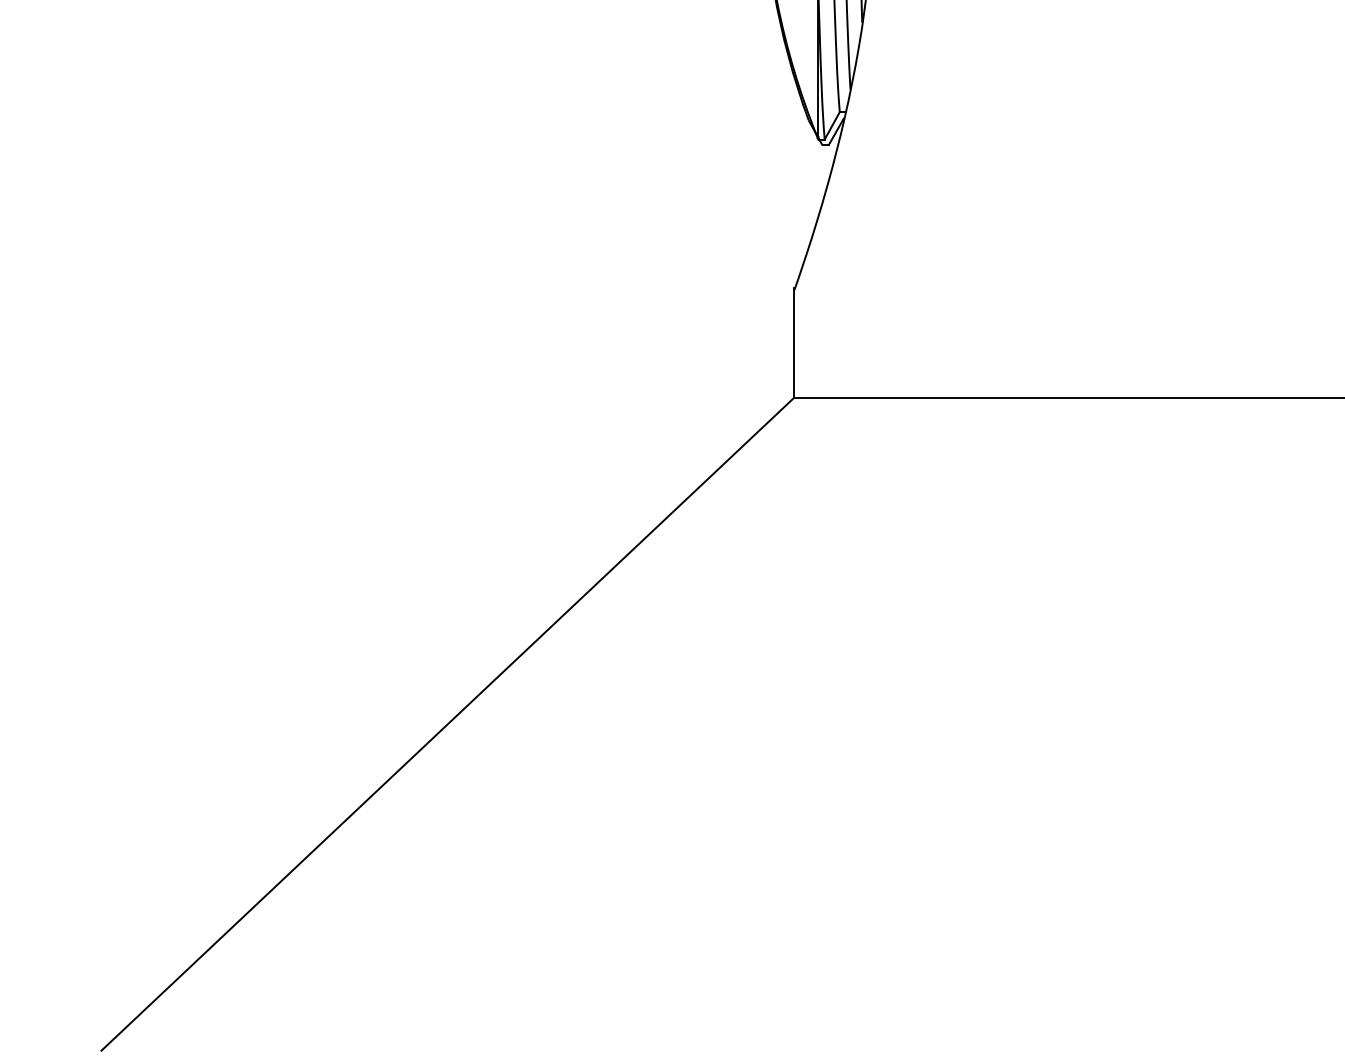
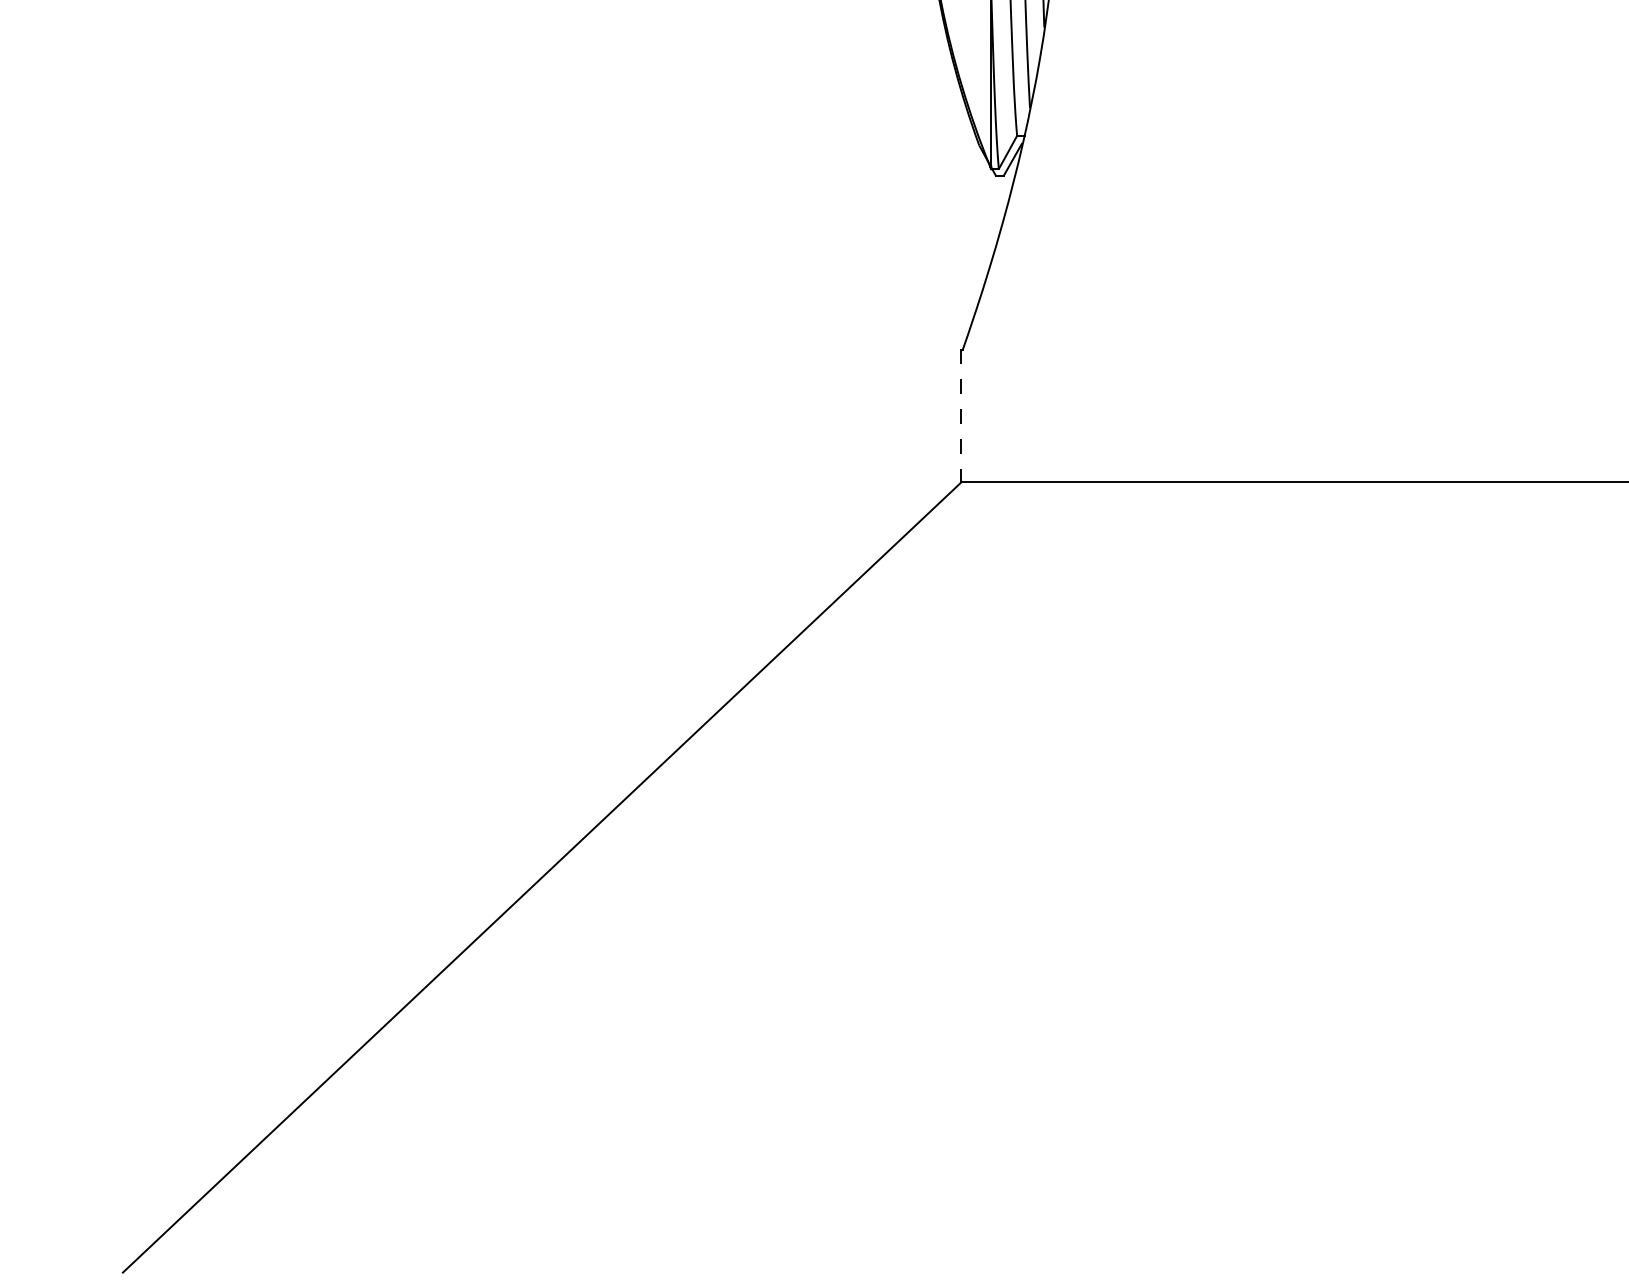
line: (793, 343) -> (961, 416), solid -> dashed

